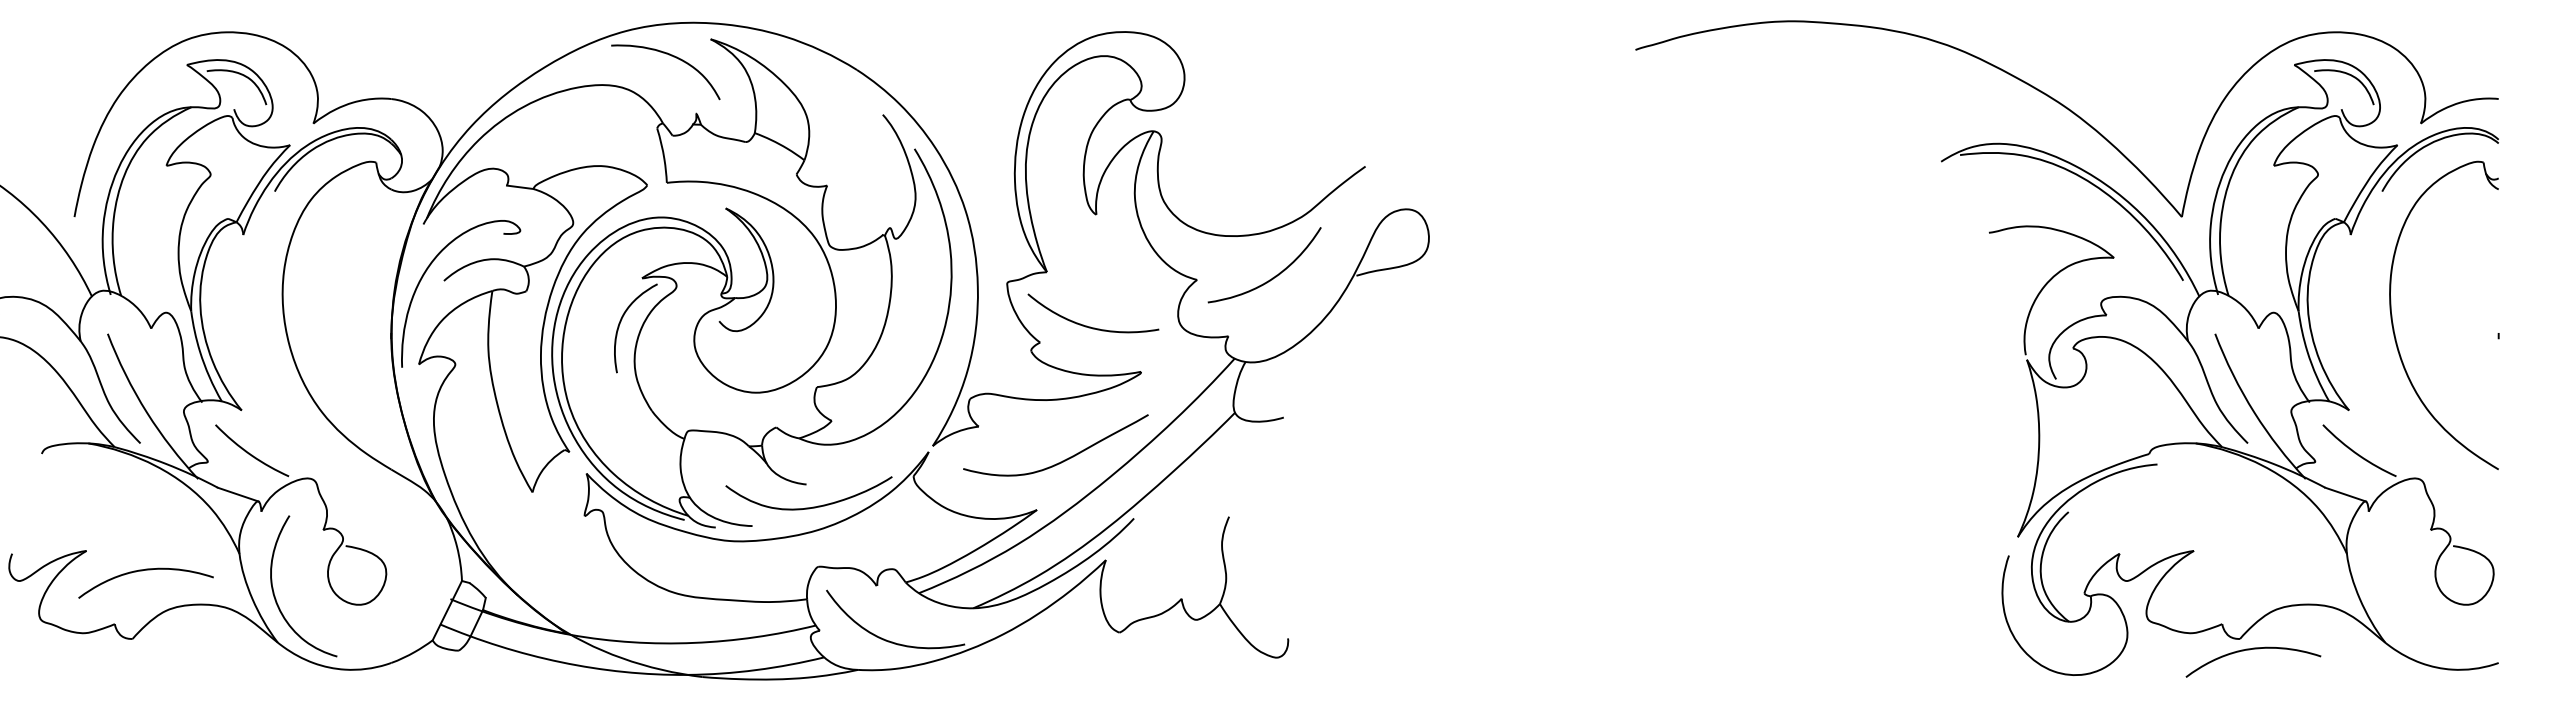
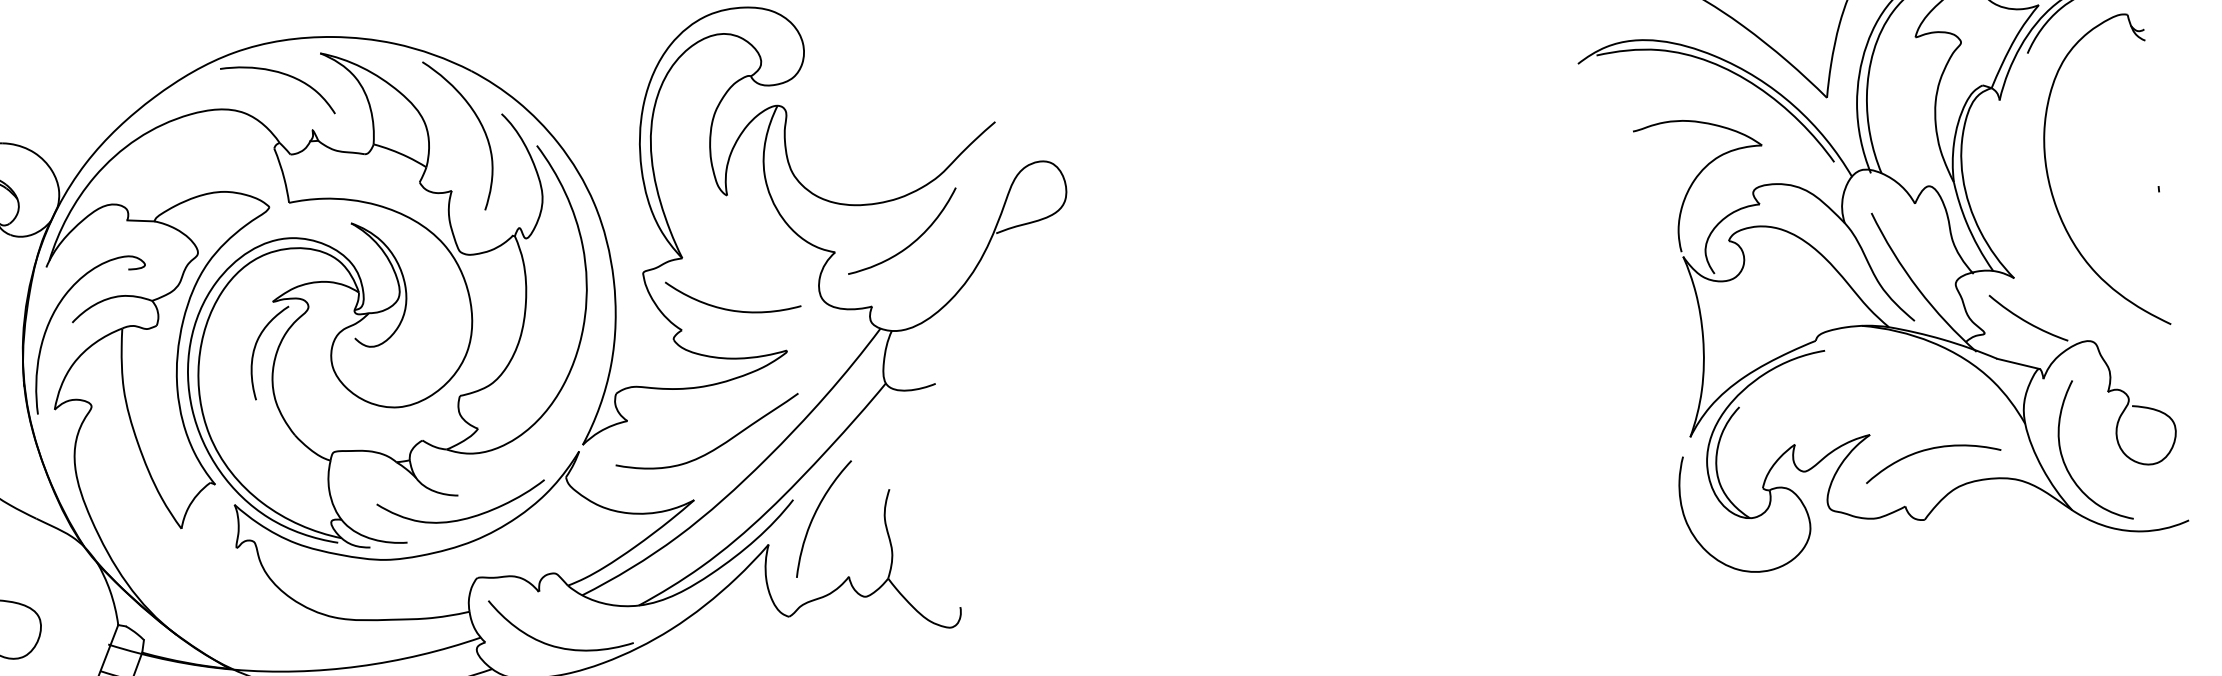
curve: (860, 122) -> (479, 123), added
curve: (1153, 537) -> (814, 517), added
curve: (2382, 594) -> (2065, 461), added
curve: (2250, 650) -> (1929, 450), moved

